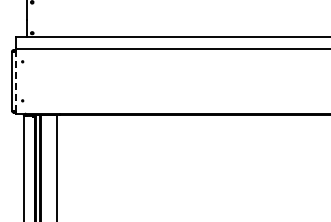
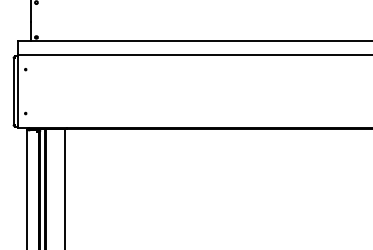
line: (16, 81) -> (18, 91), dashed -> solid

